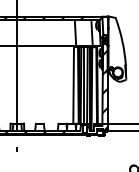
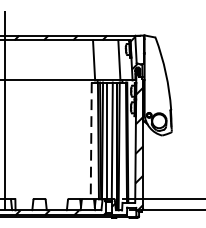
line: (73, 85) -> (91, 141), solid -> dashed

